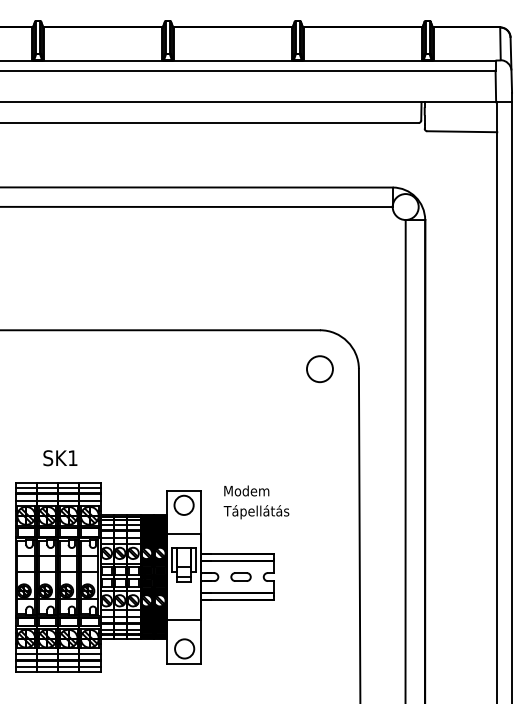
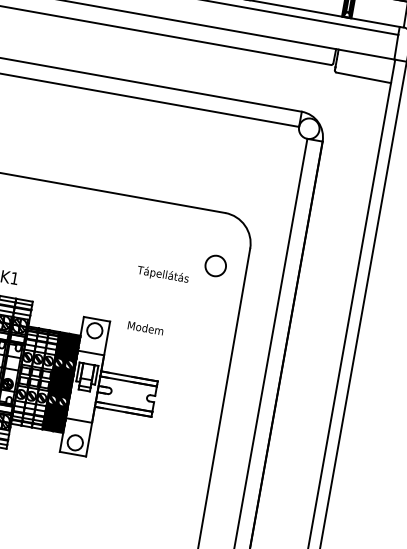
circle: (319, 369) -> (215, 266), moved
text: (256, 512) -> (162, 275), moved
part: (240, 576) -> (128, 394), removed

